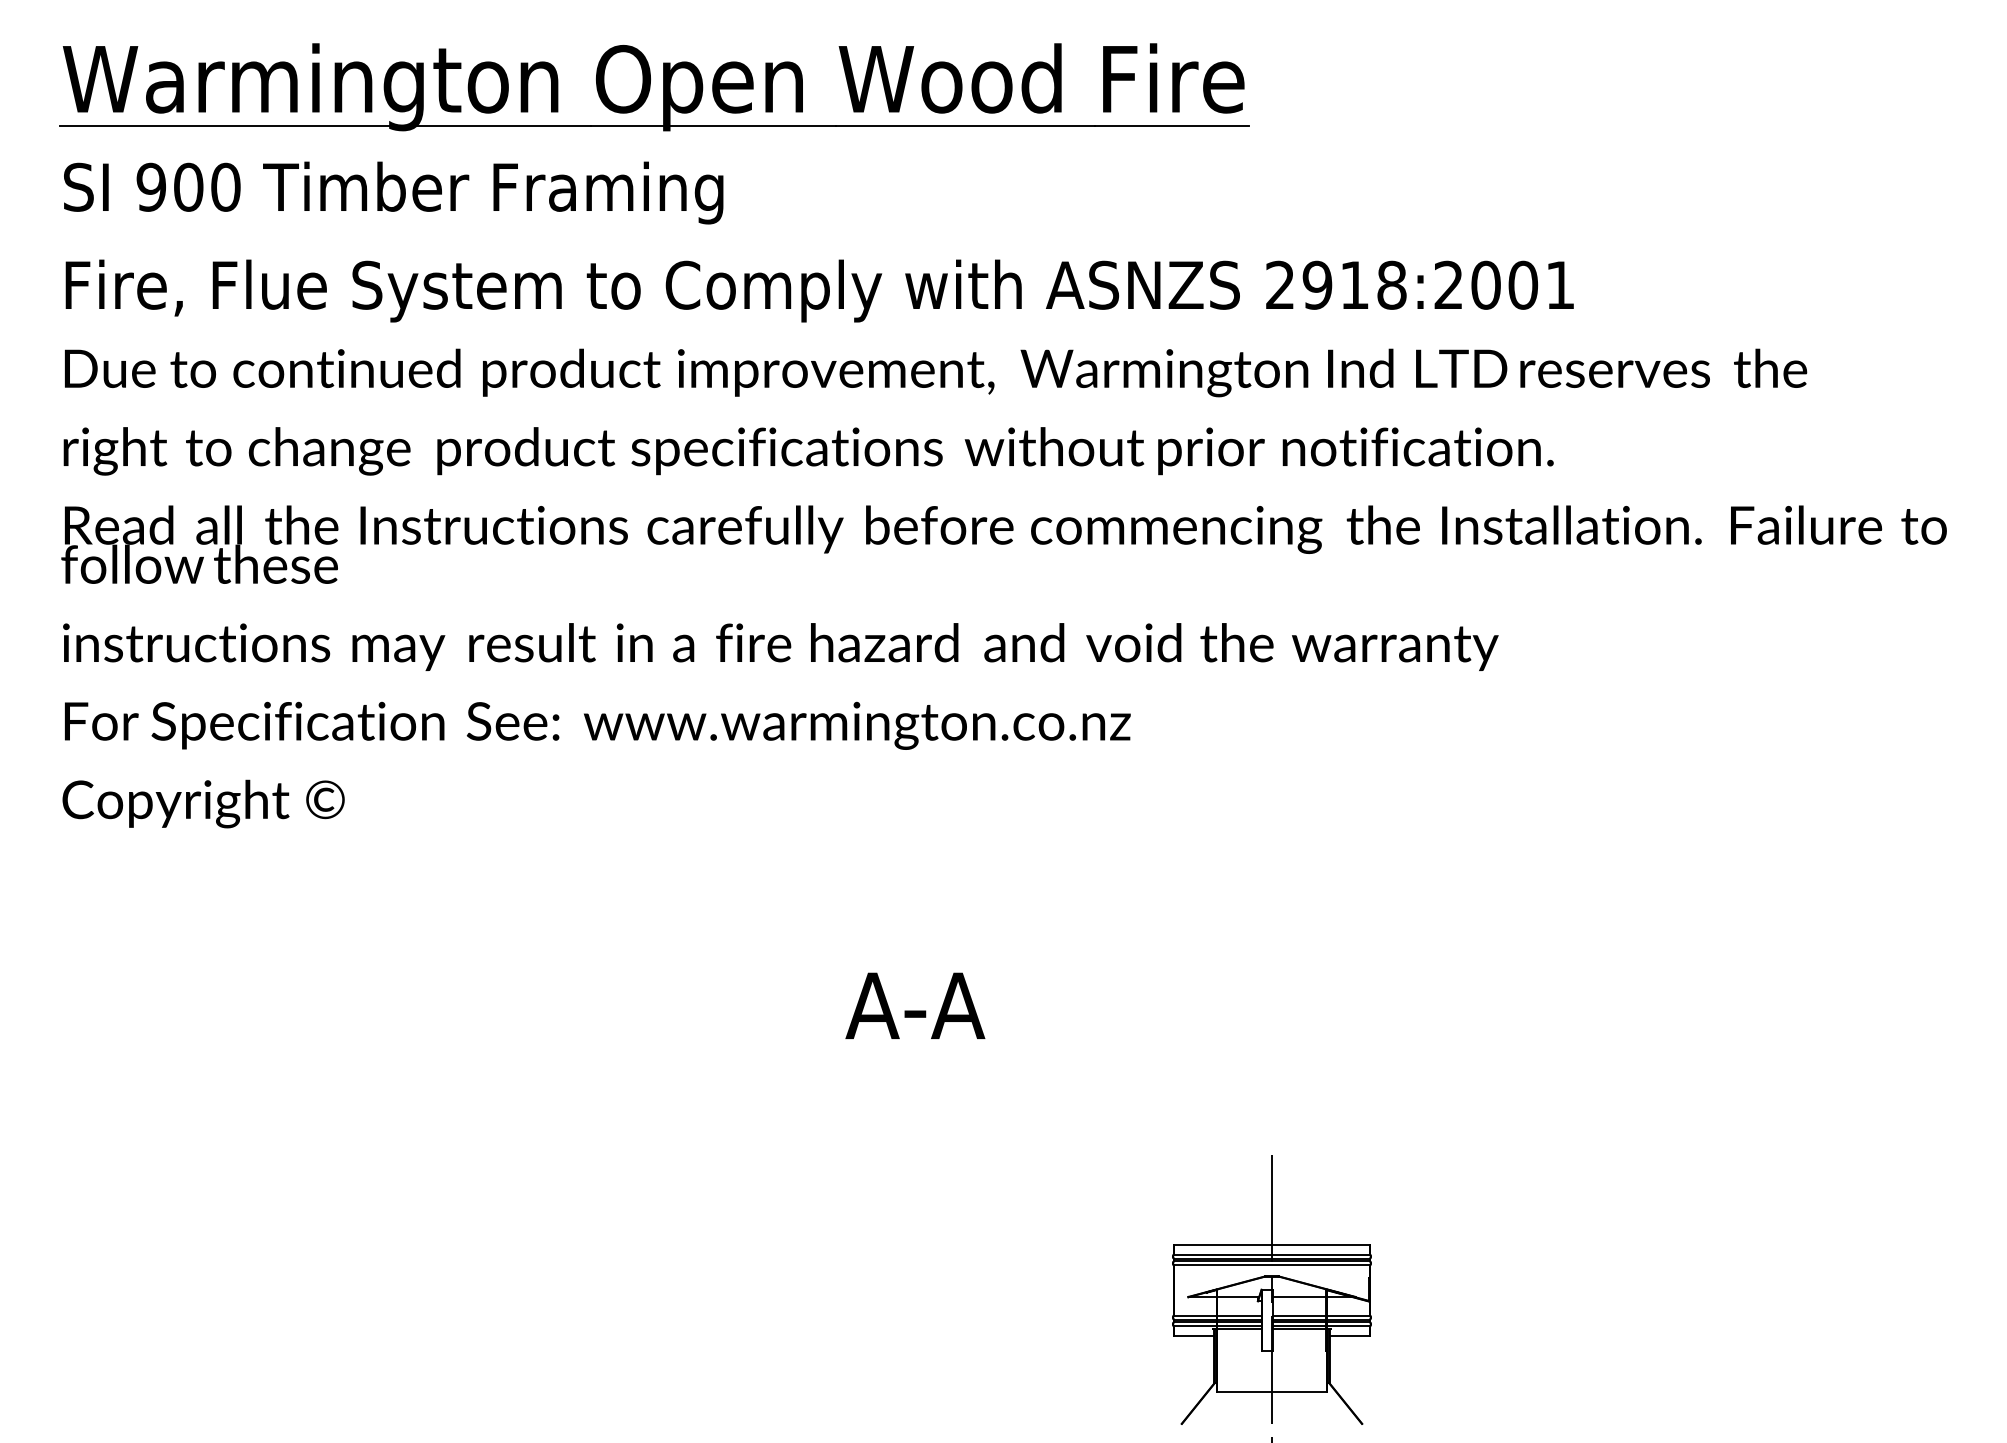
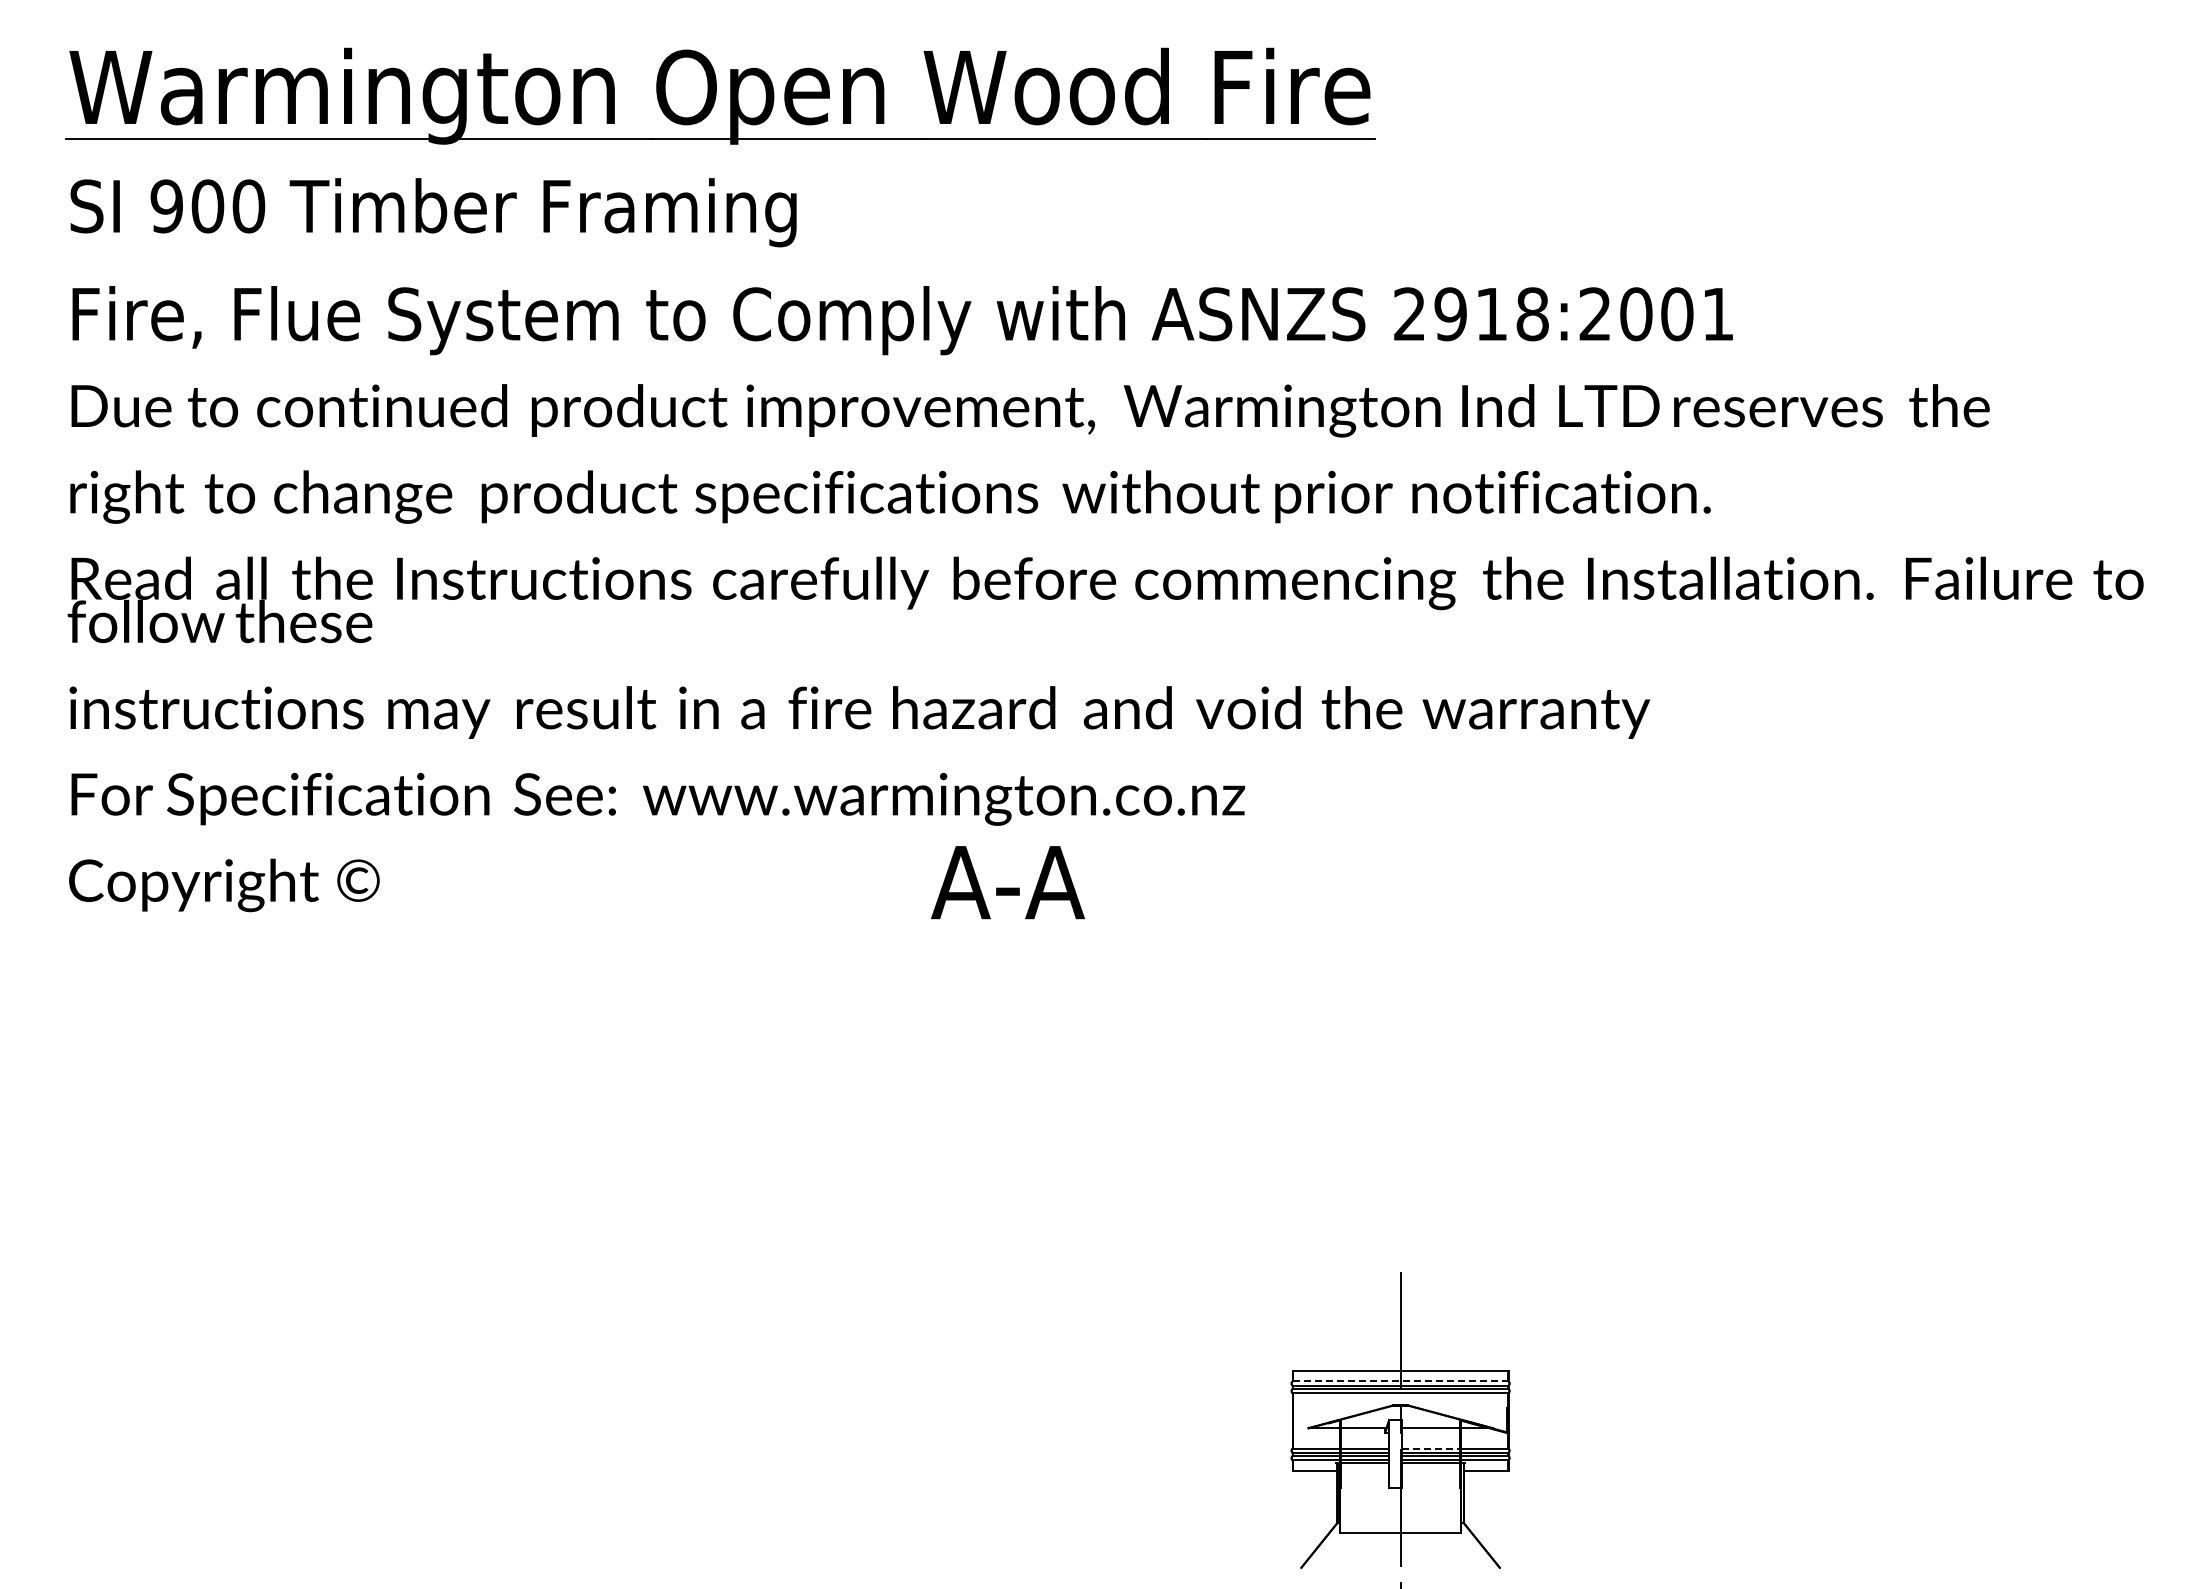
text: (914, 1005) -> (1007, 882), moved
line: (1271, 1254) -> (1400, 1381), solid -> dashed
line: (1300, 1315) -> (1431, 1448), solid -> dashed

